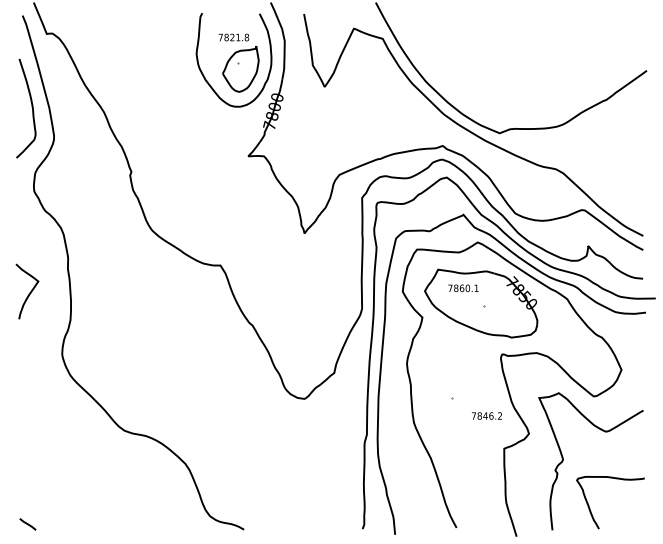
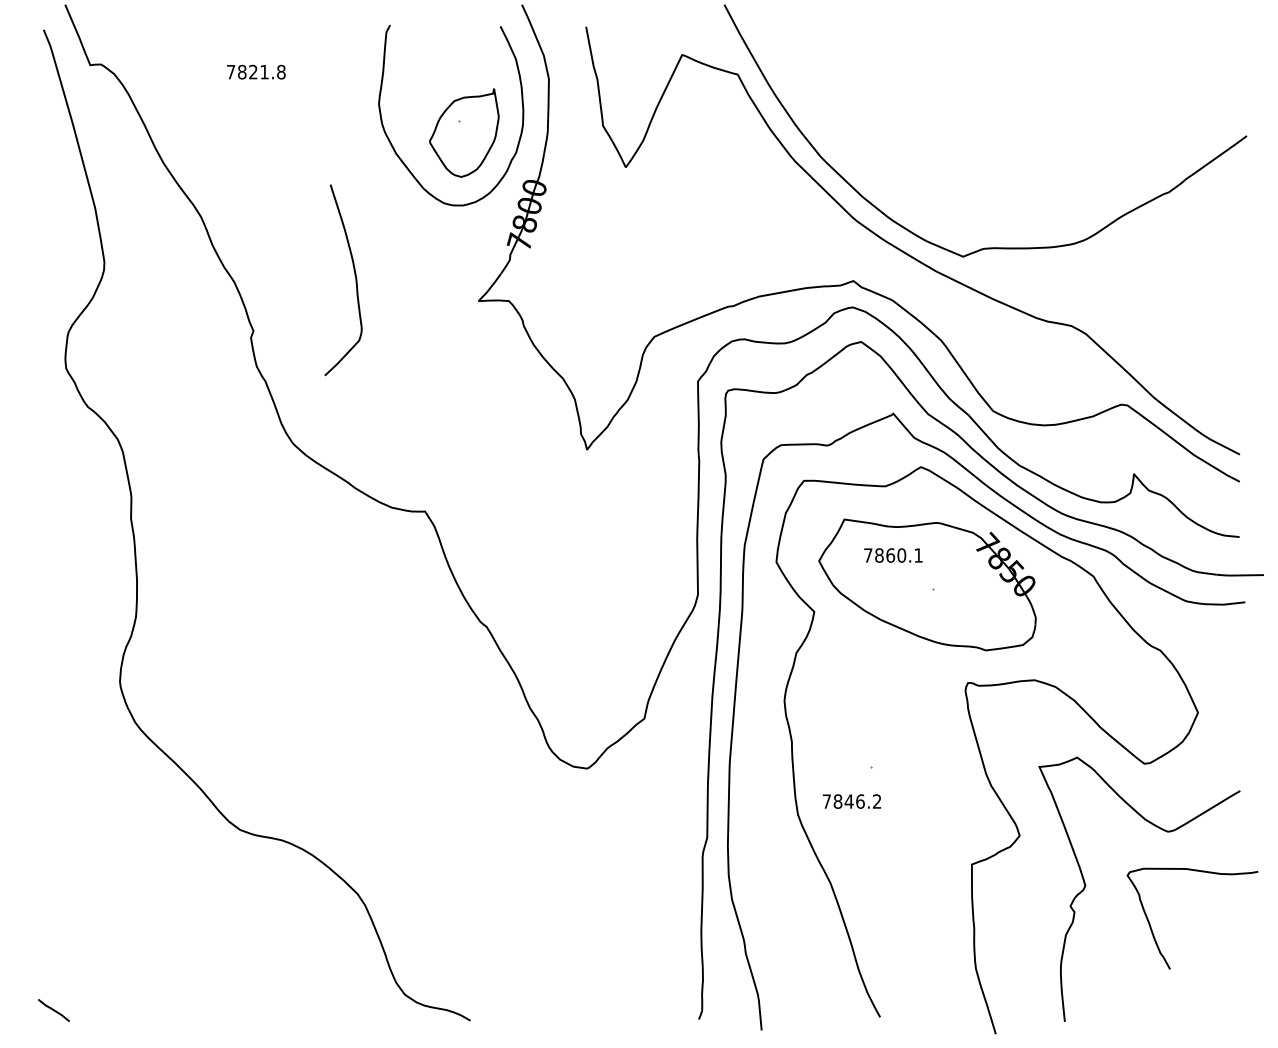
text: (233, 37) -> (255, 72), moved
curve: (31, 107) -> (353, 278), moved
curve: (29, 292) -> (56, 563), removed
text: (486, 415) -> (851, 800), moved
curve: (590, 508) -> (1153, 929), moved

